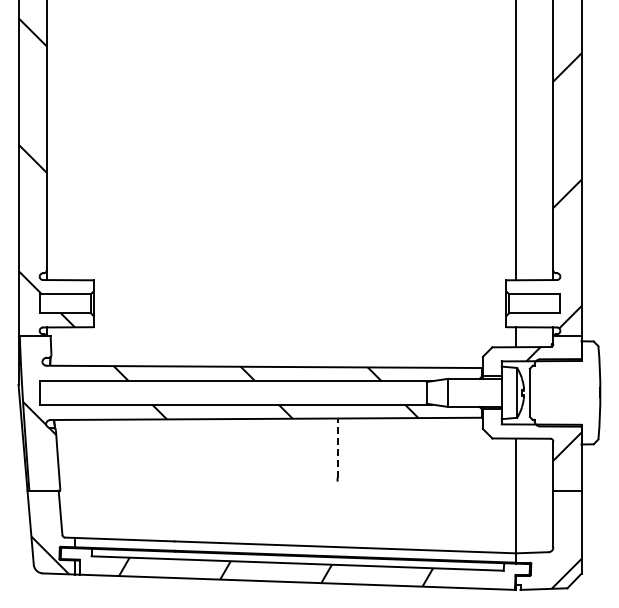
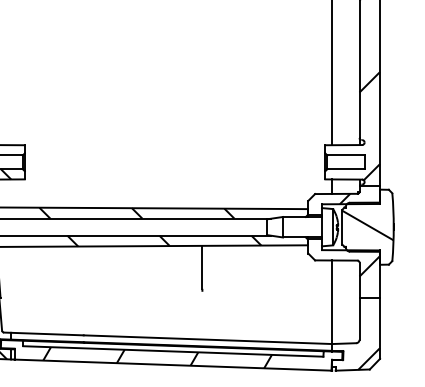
hatch: (564, 390) -> (367, 225), added
line: (337, 447) -> (202, 266), dashed -> solid

